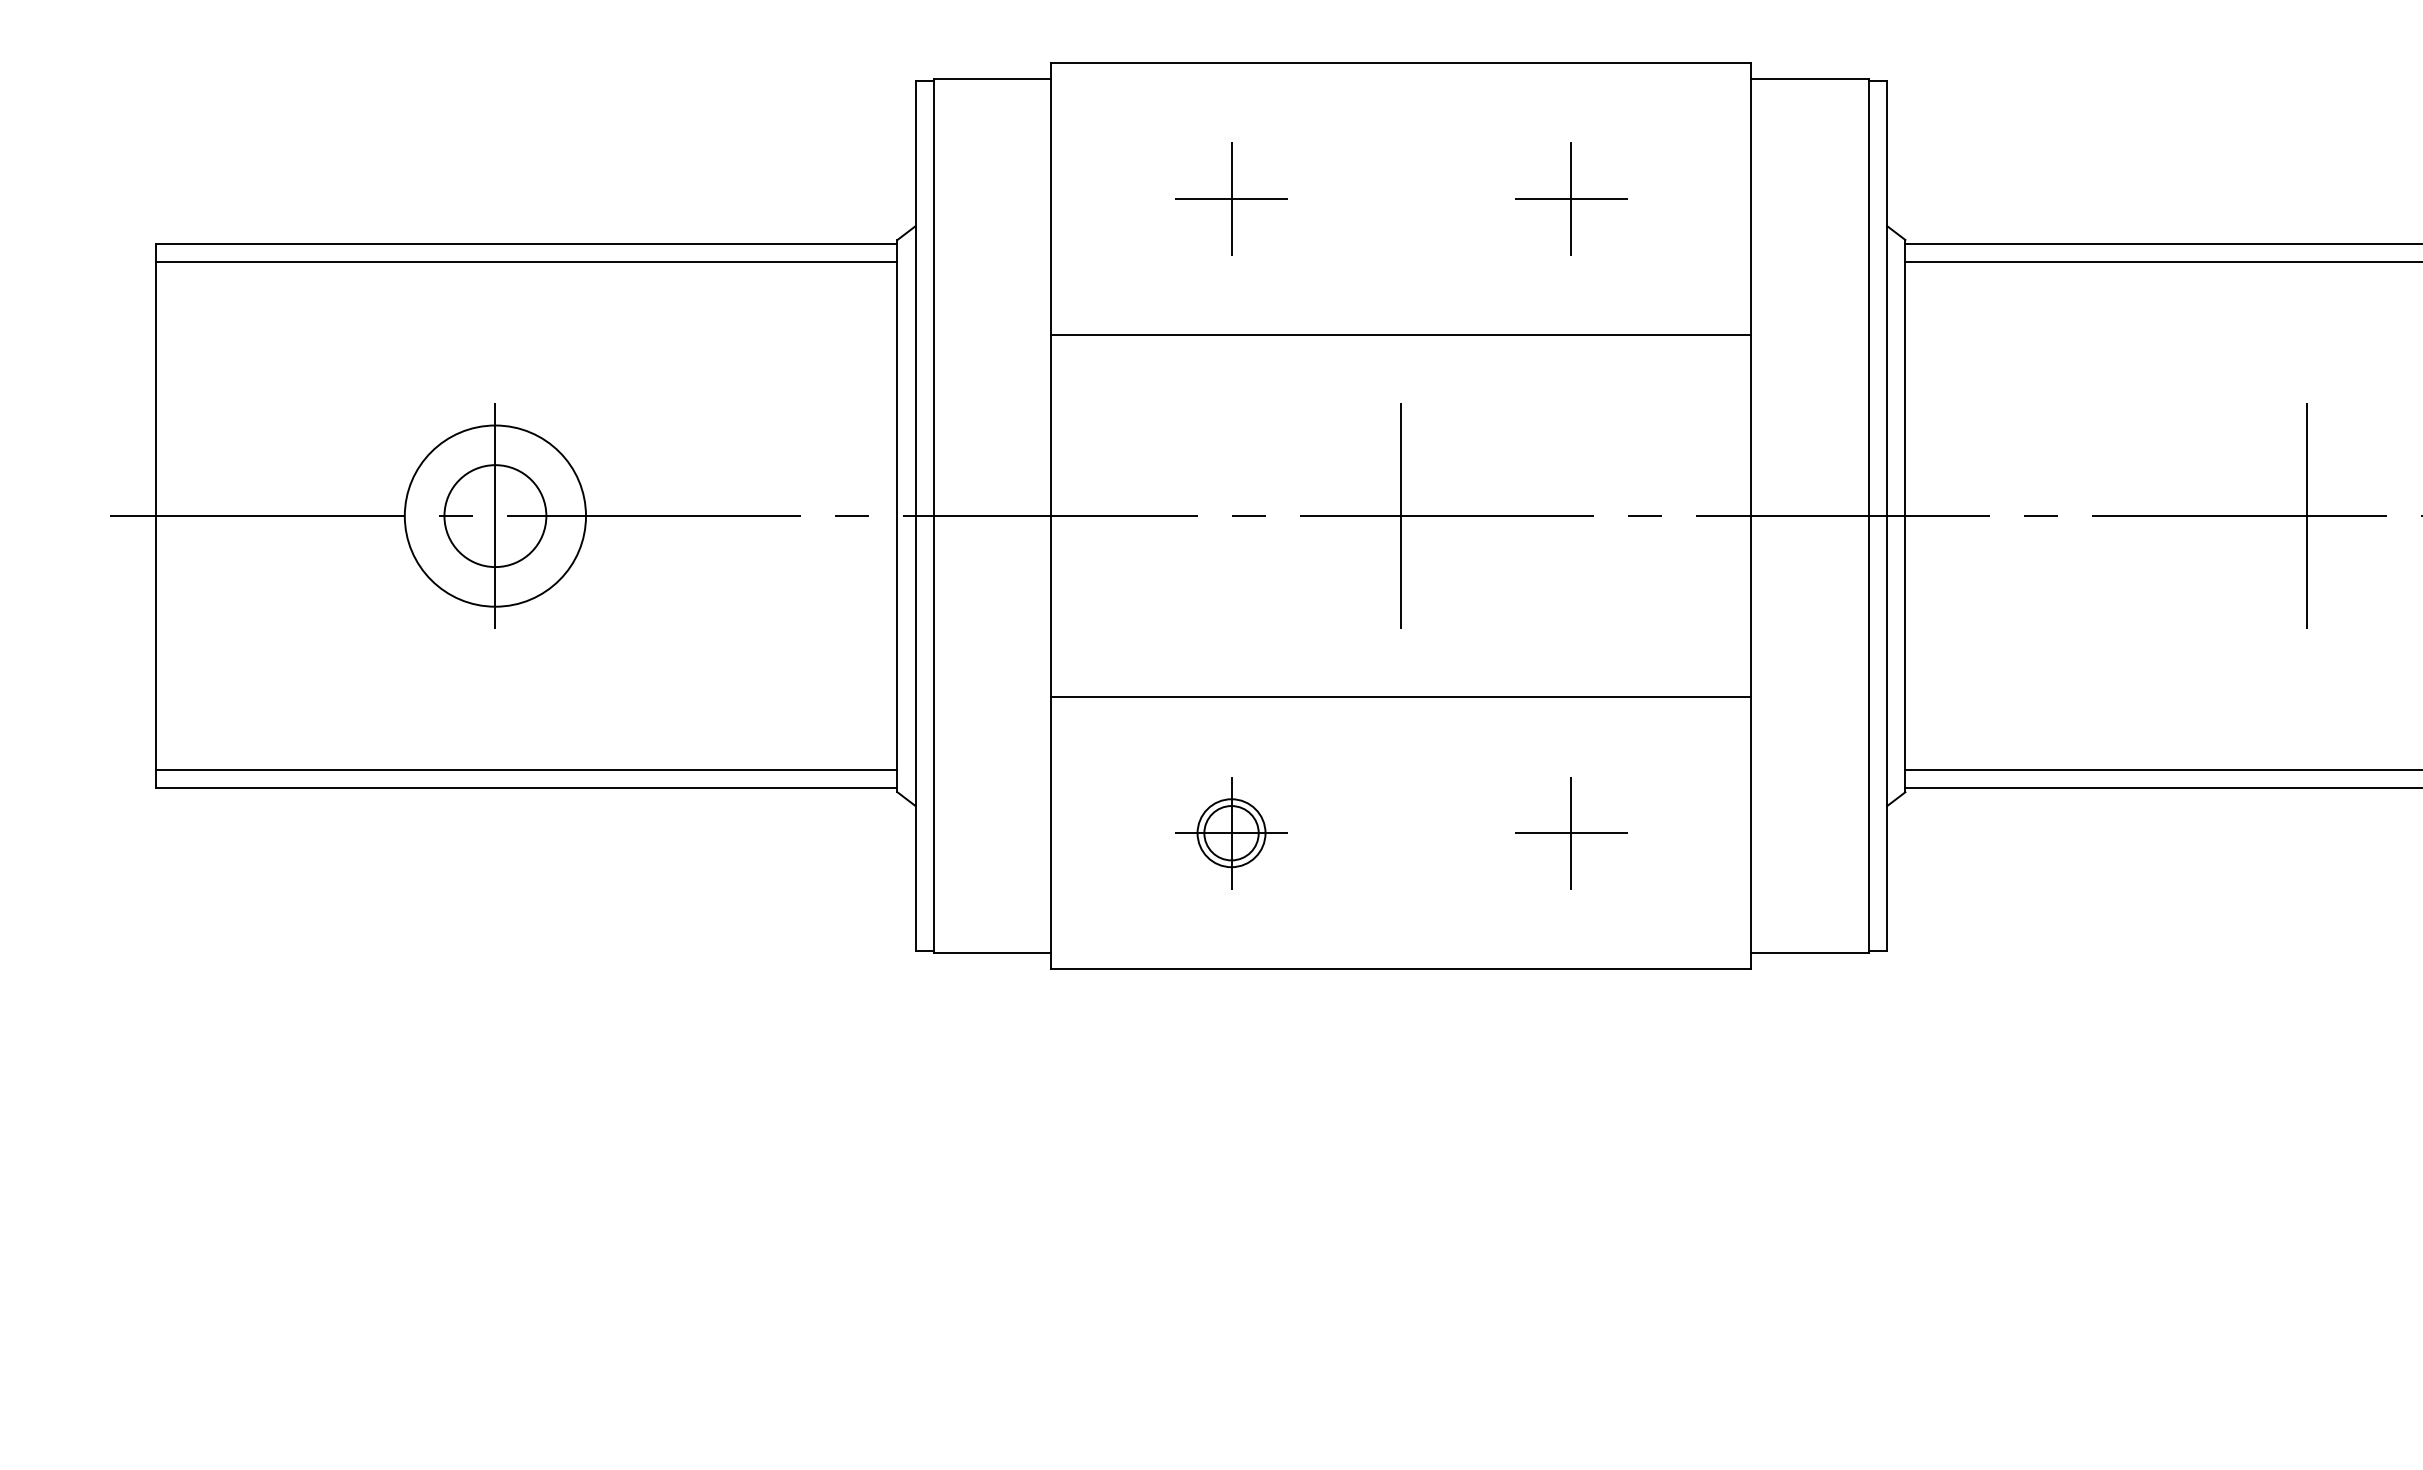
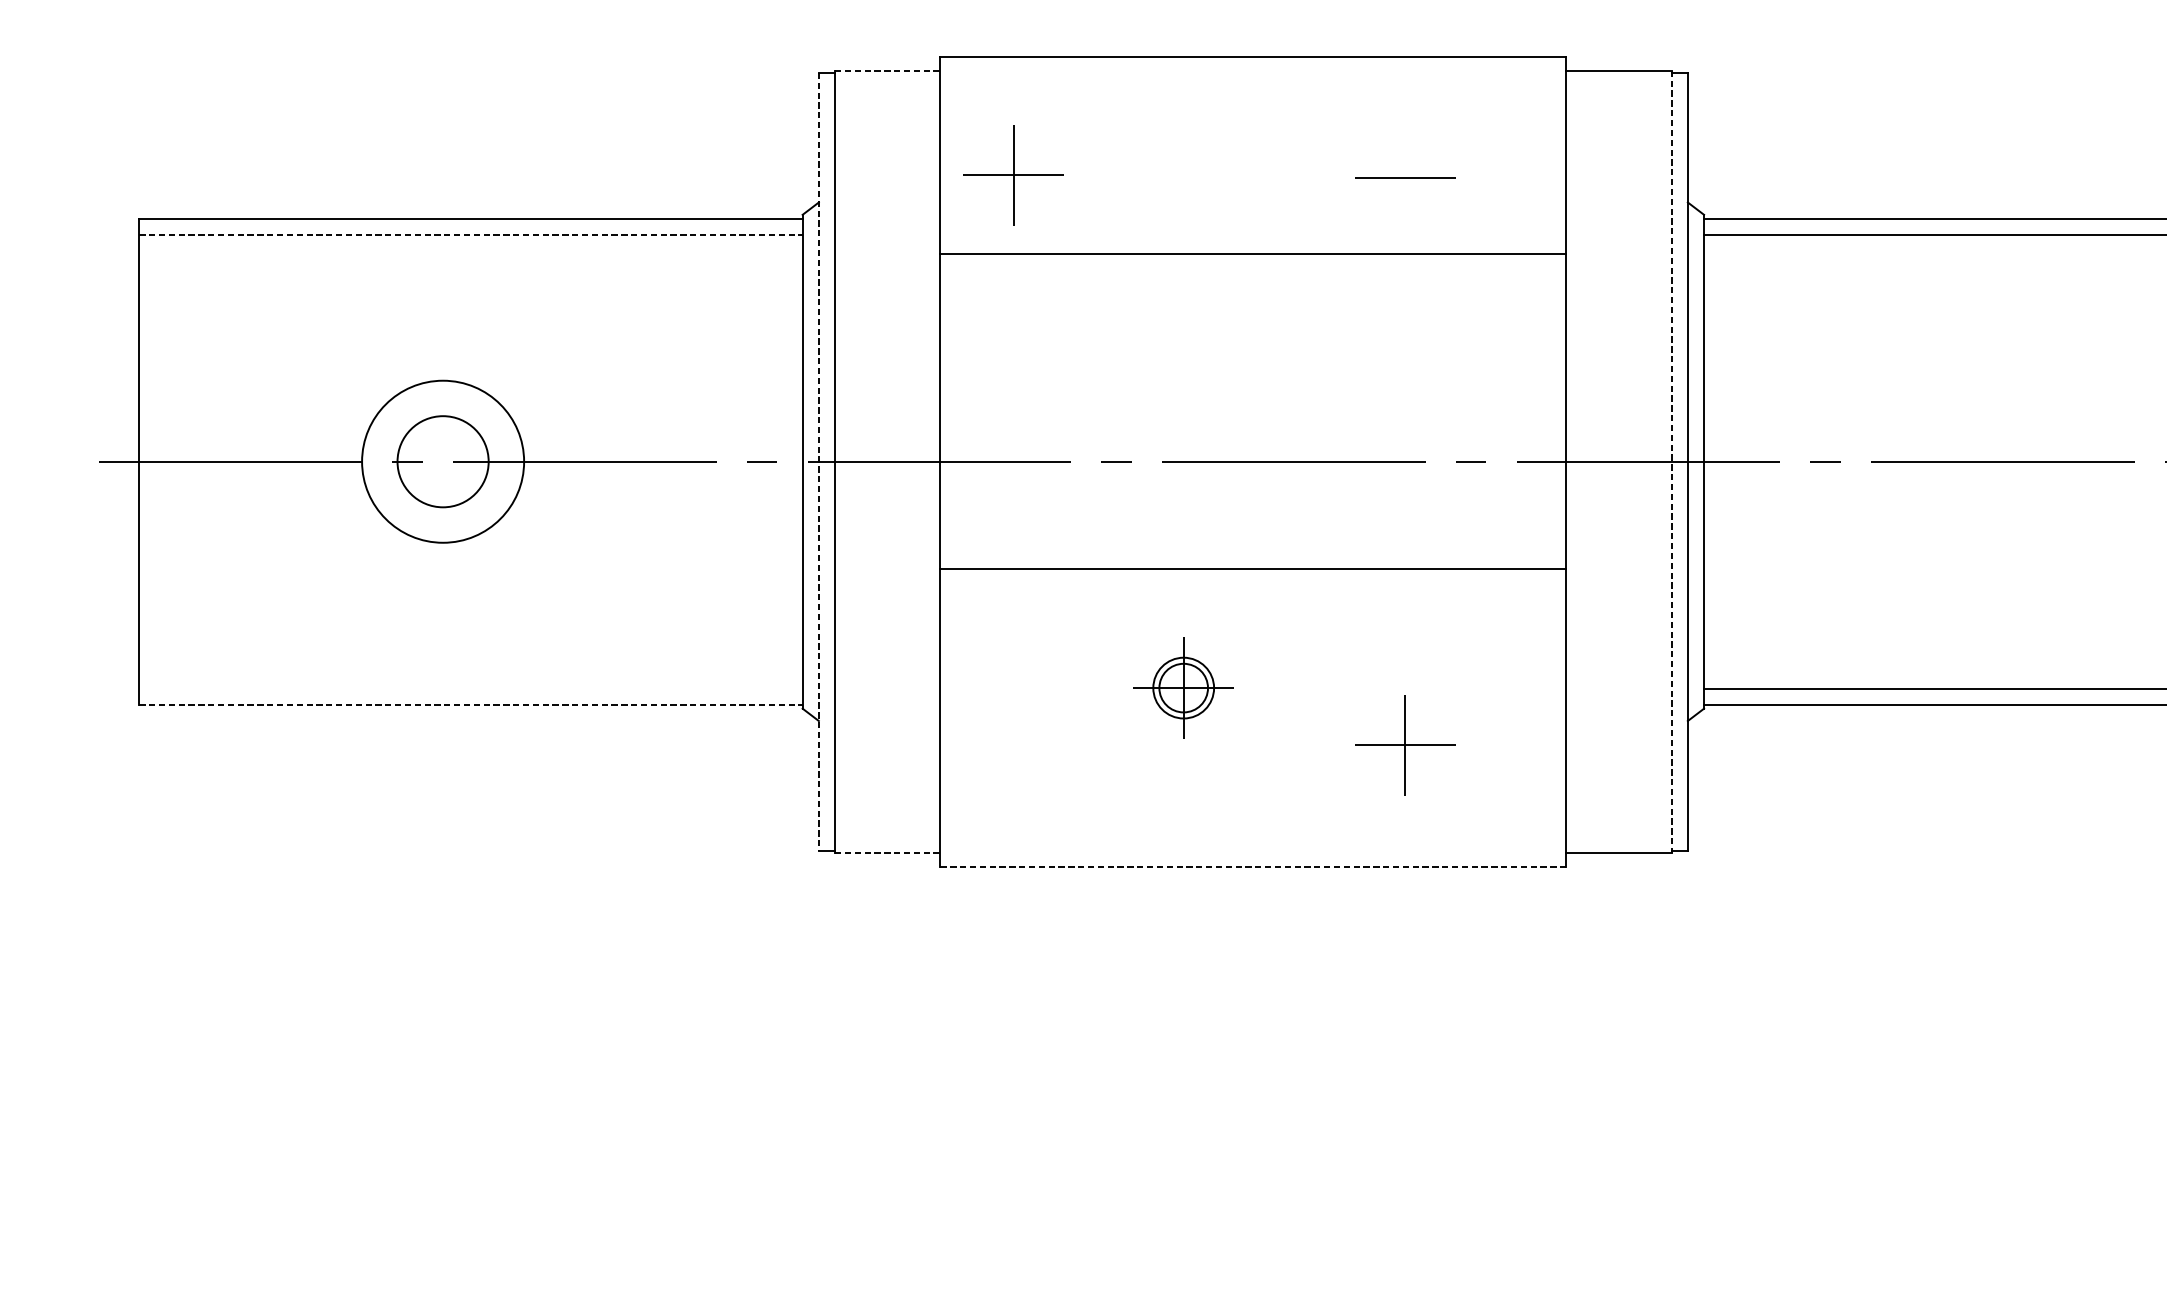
line: (992, 78) -> (887, 70), solid -> dashed
part: (1231, 198) -> (1013, 175), moved
line: (1571, 198) -> (1405, 177), removed
line: (526, 262) -> (470, 234), solid -> dashed
line: (1401, 334) -> (1253, 253), moved
line: (495, 515) -> (443, 461), removed
line: (1401, 515) -> (1253, 461), removed
line: (2307, 515) -> (2063, 461), removed
line: (915, 516) -> (818, 462), solid -> dashed
line: (1869, 516) -> (1671, 462), solid -> dashed
line: (1401, 697) -> (1253, 569), moved
line: (526, 770) -> (470, 689), removed
line: (526, 787) -> (470, 704), solid -> dashed
part: (1231, 833) -> (1183, 688), moved
line: (992, 953) -> (887, 852), solid -> dashed
line: (1401, 969) -> (1253, 867), solid -> dashed

